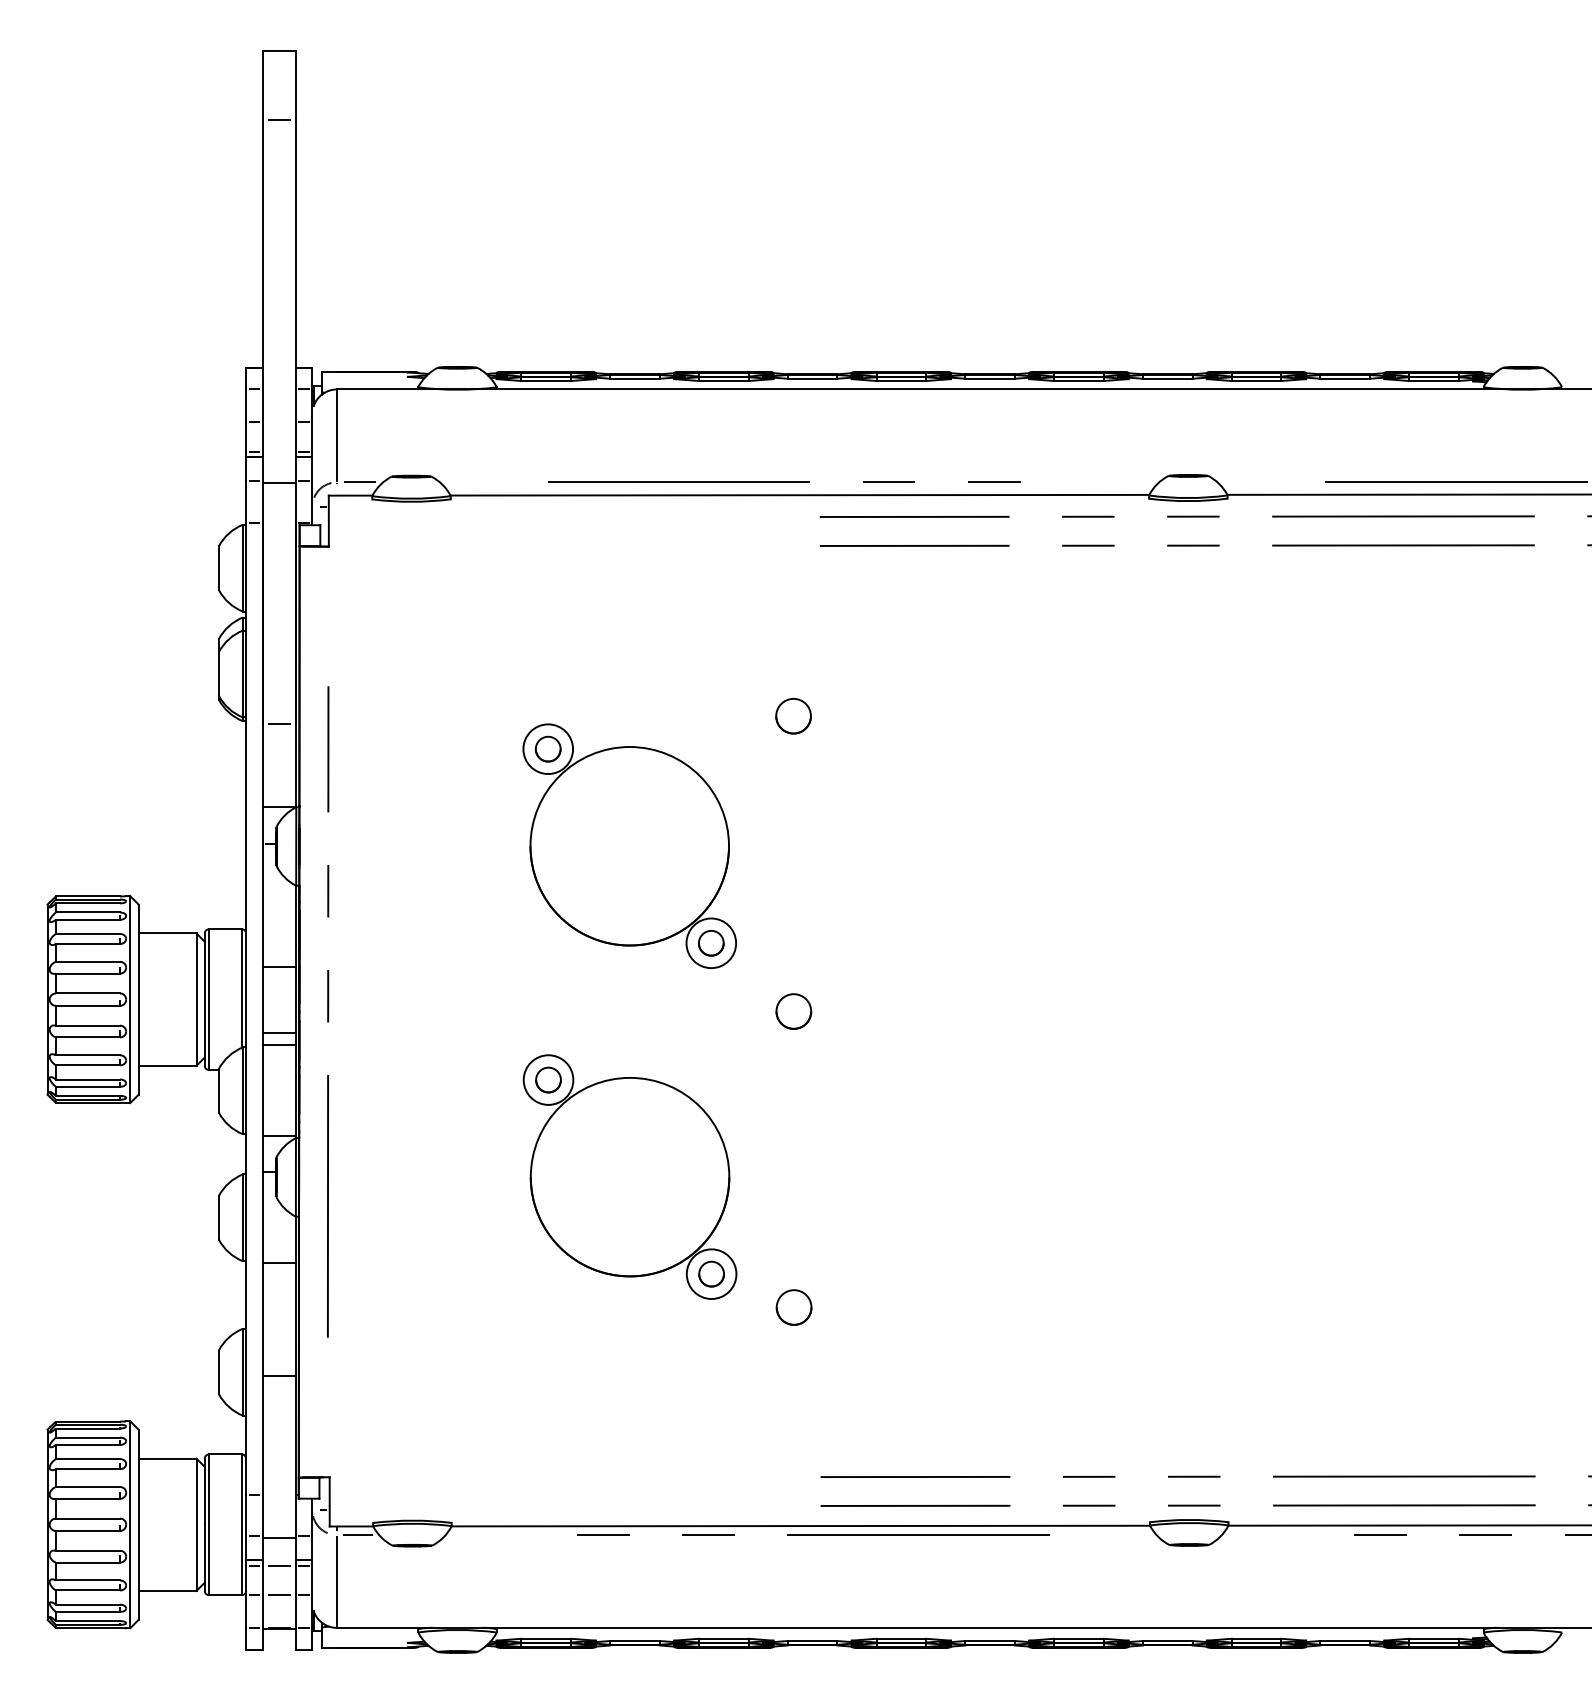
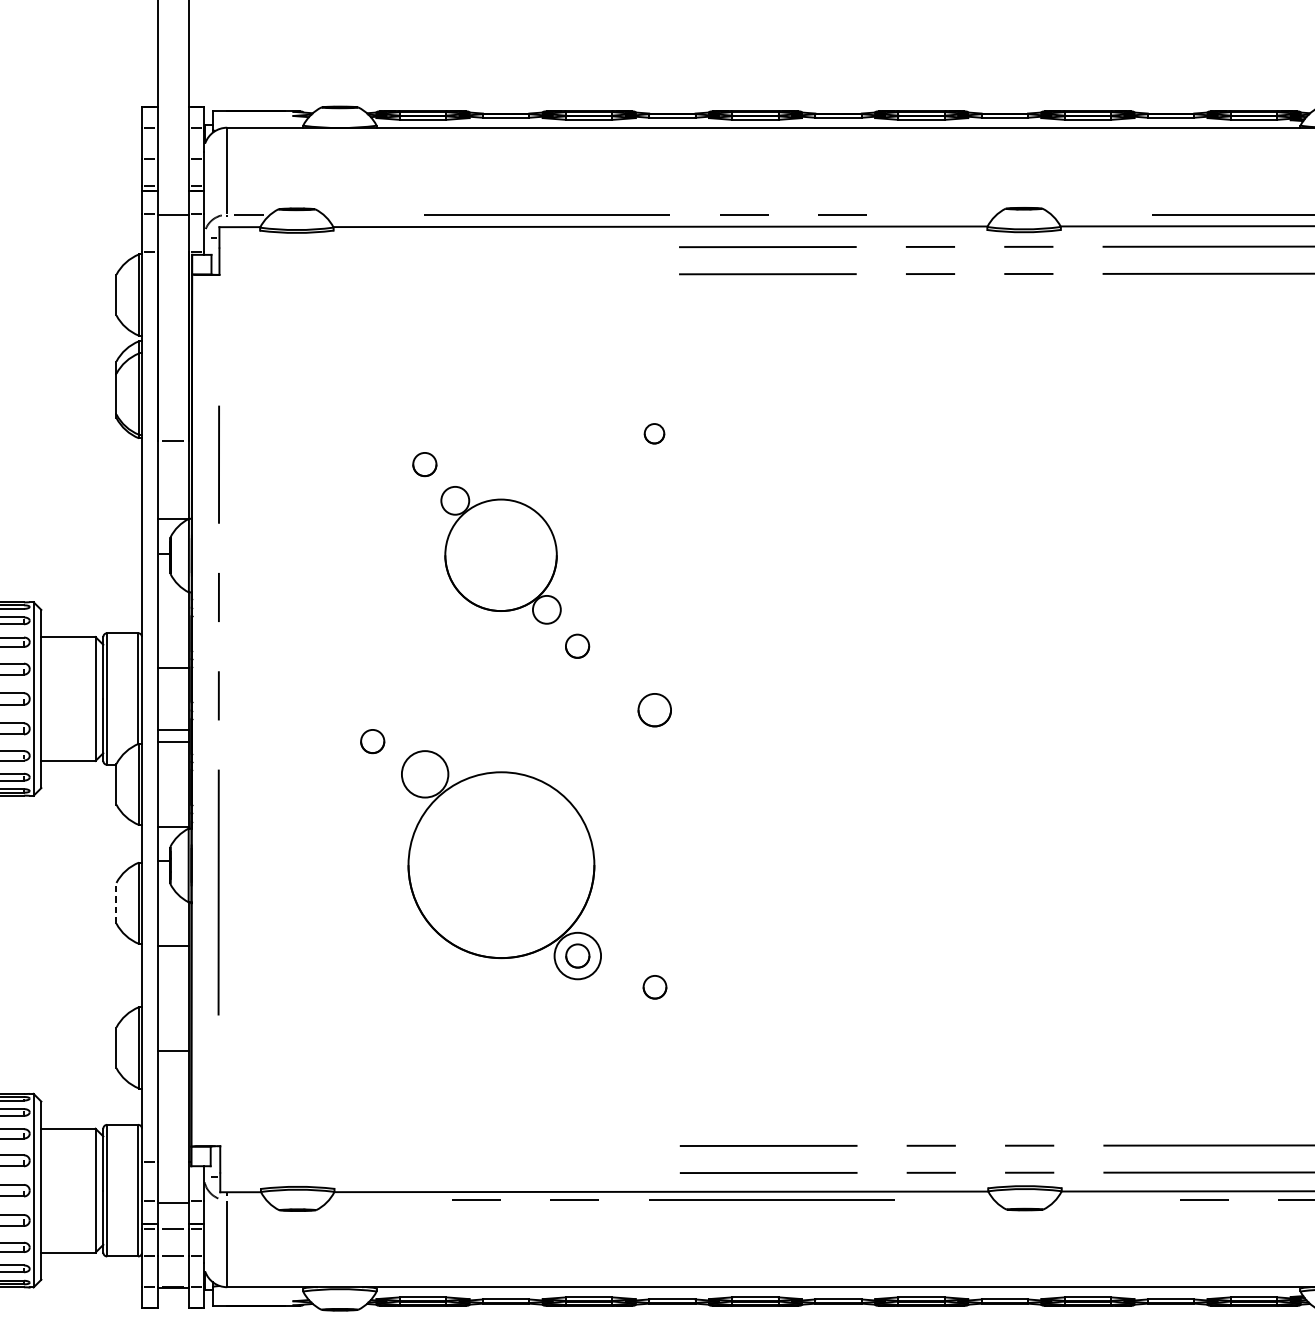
circle: (793, 716) -> (654, 433), size x0.6
part: (629, 845) -> (500, 554), size x0.6
part: (548, 1079) -> (372, 741), moved
line: (218, 1217) -> (116, 902), solid -> dashed
part: (793, 1307) -> (654, 987), size x0.7
line: (357, 1535) -> (246, 1200), removed

